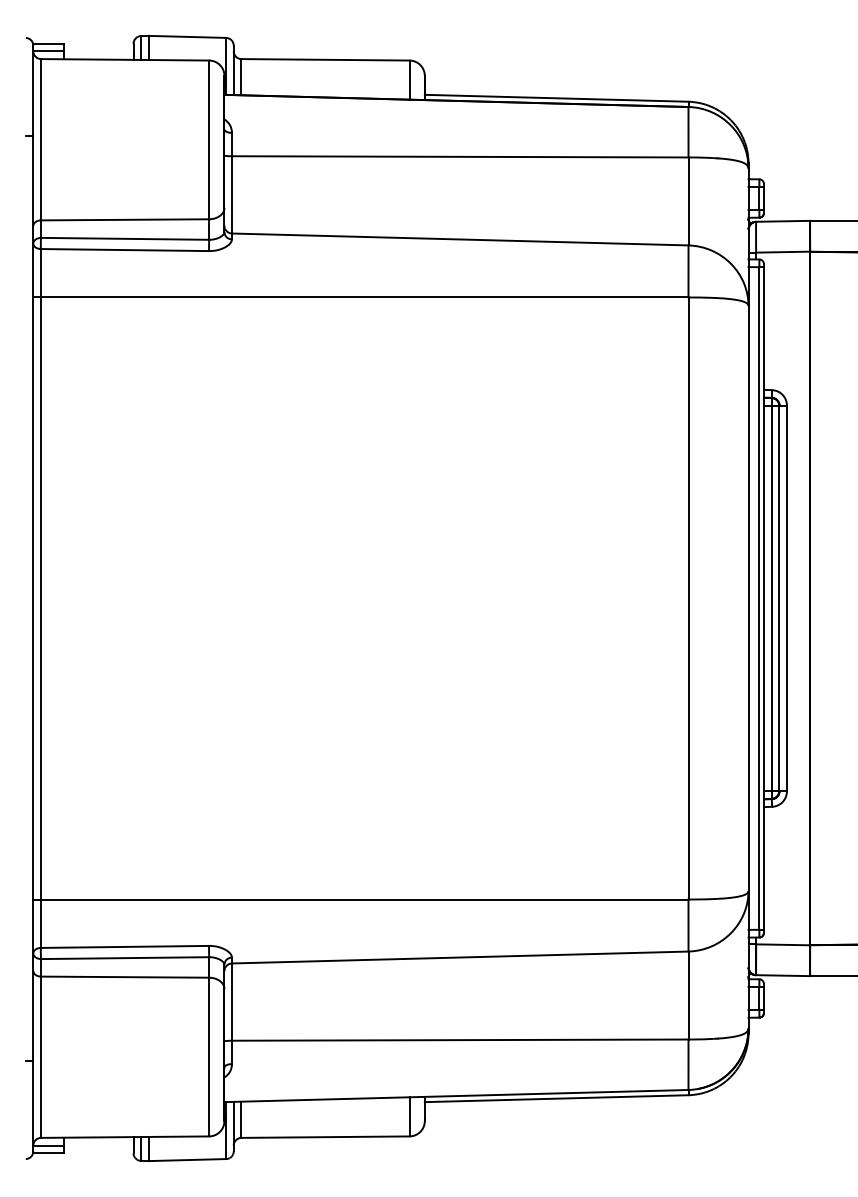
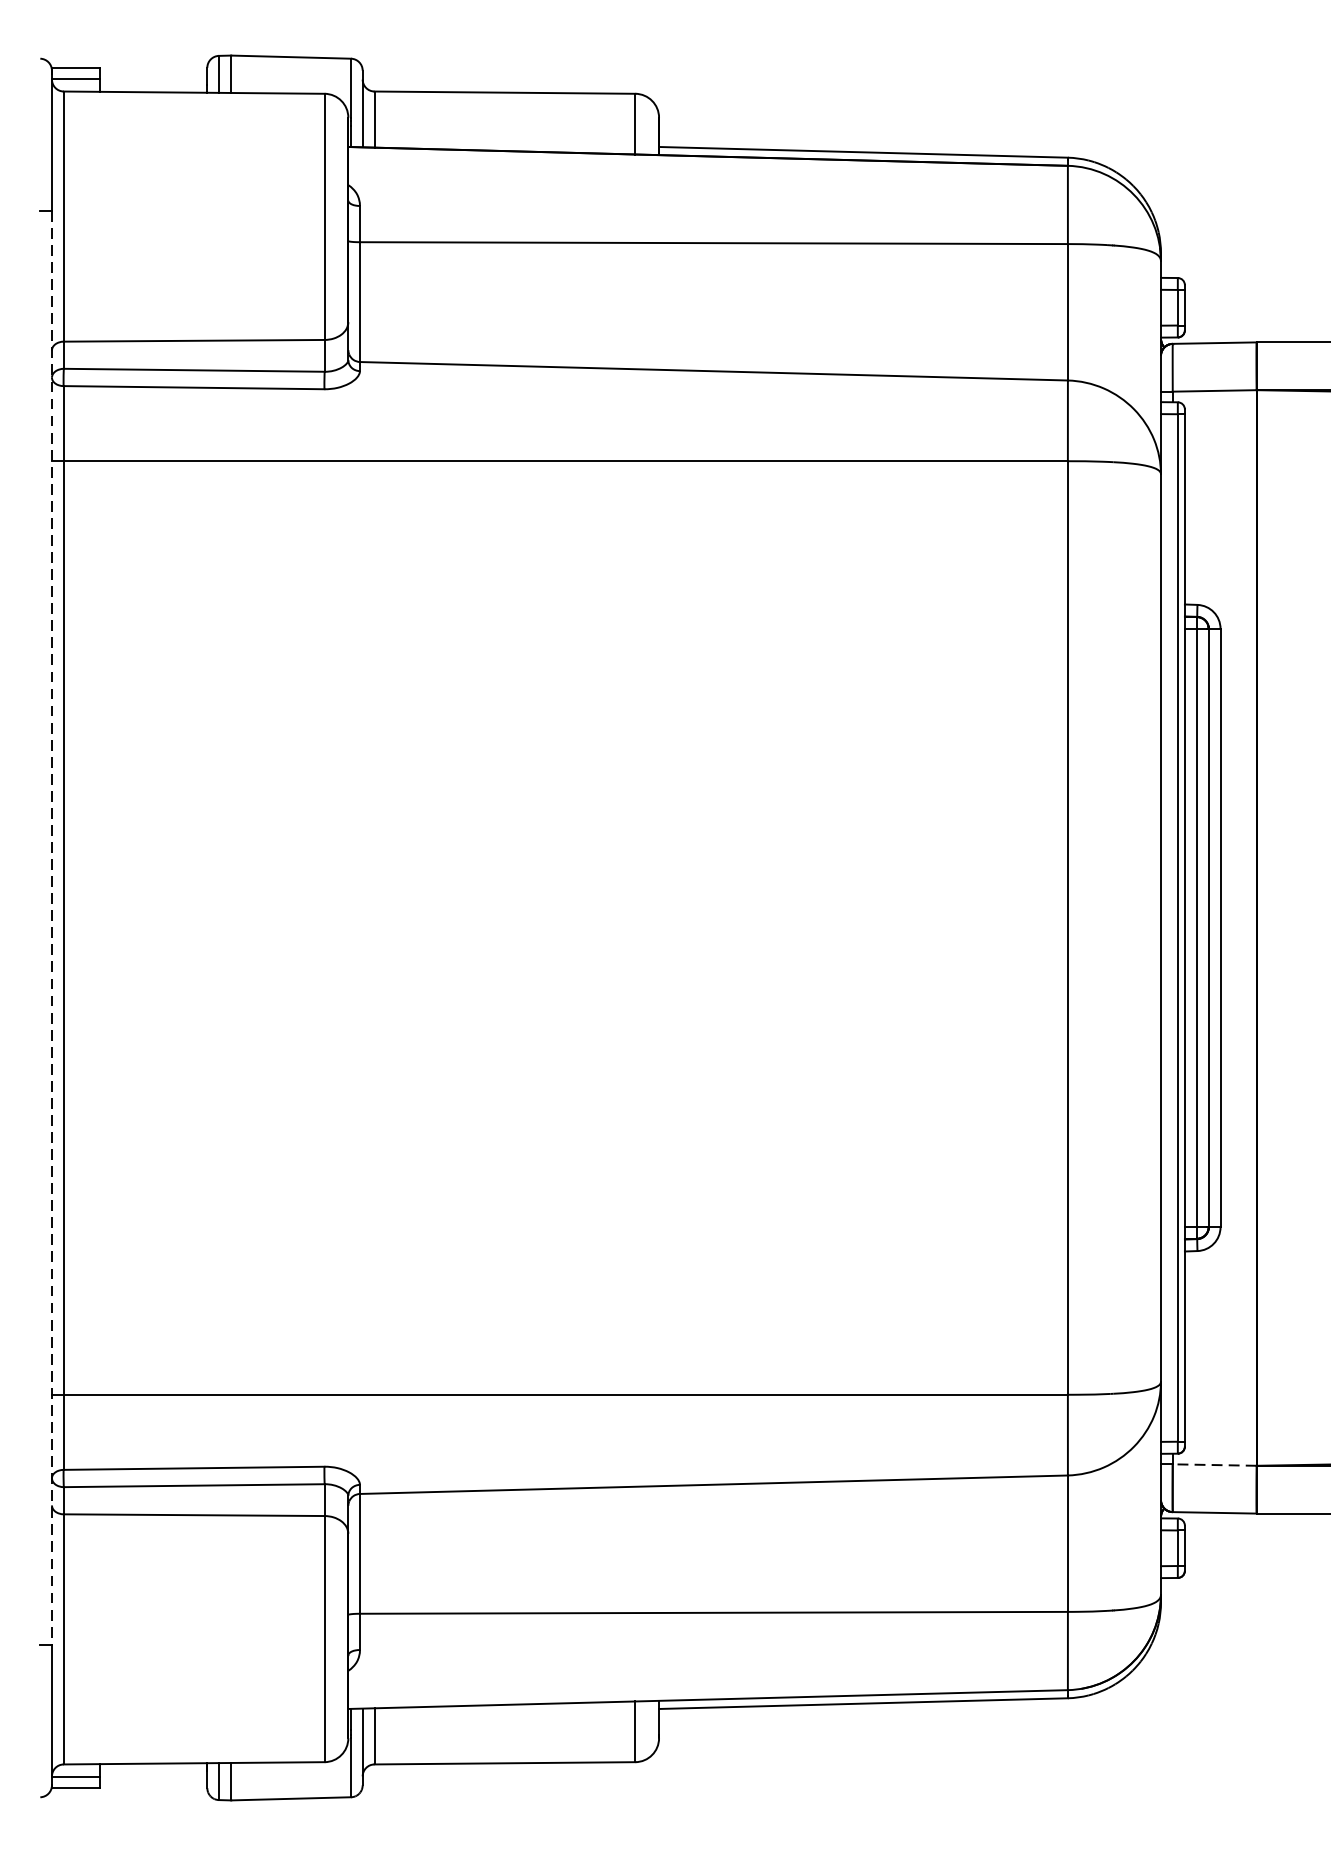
line: (33, 599) -> (52, 929), solid -> dashed
line: (782, 944) -> (1213, 1464), solid -> dashed

